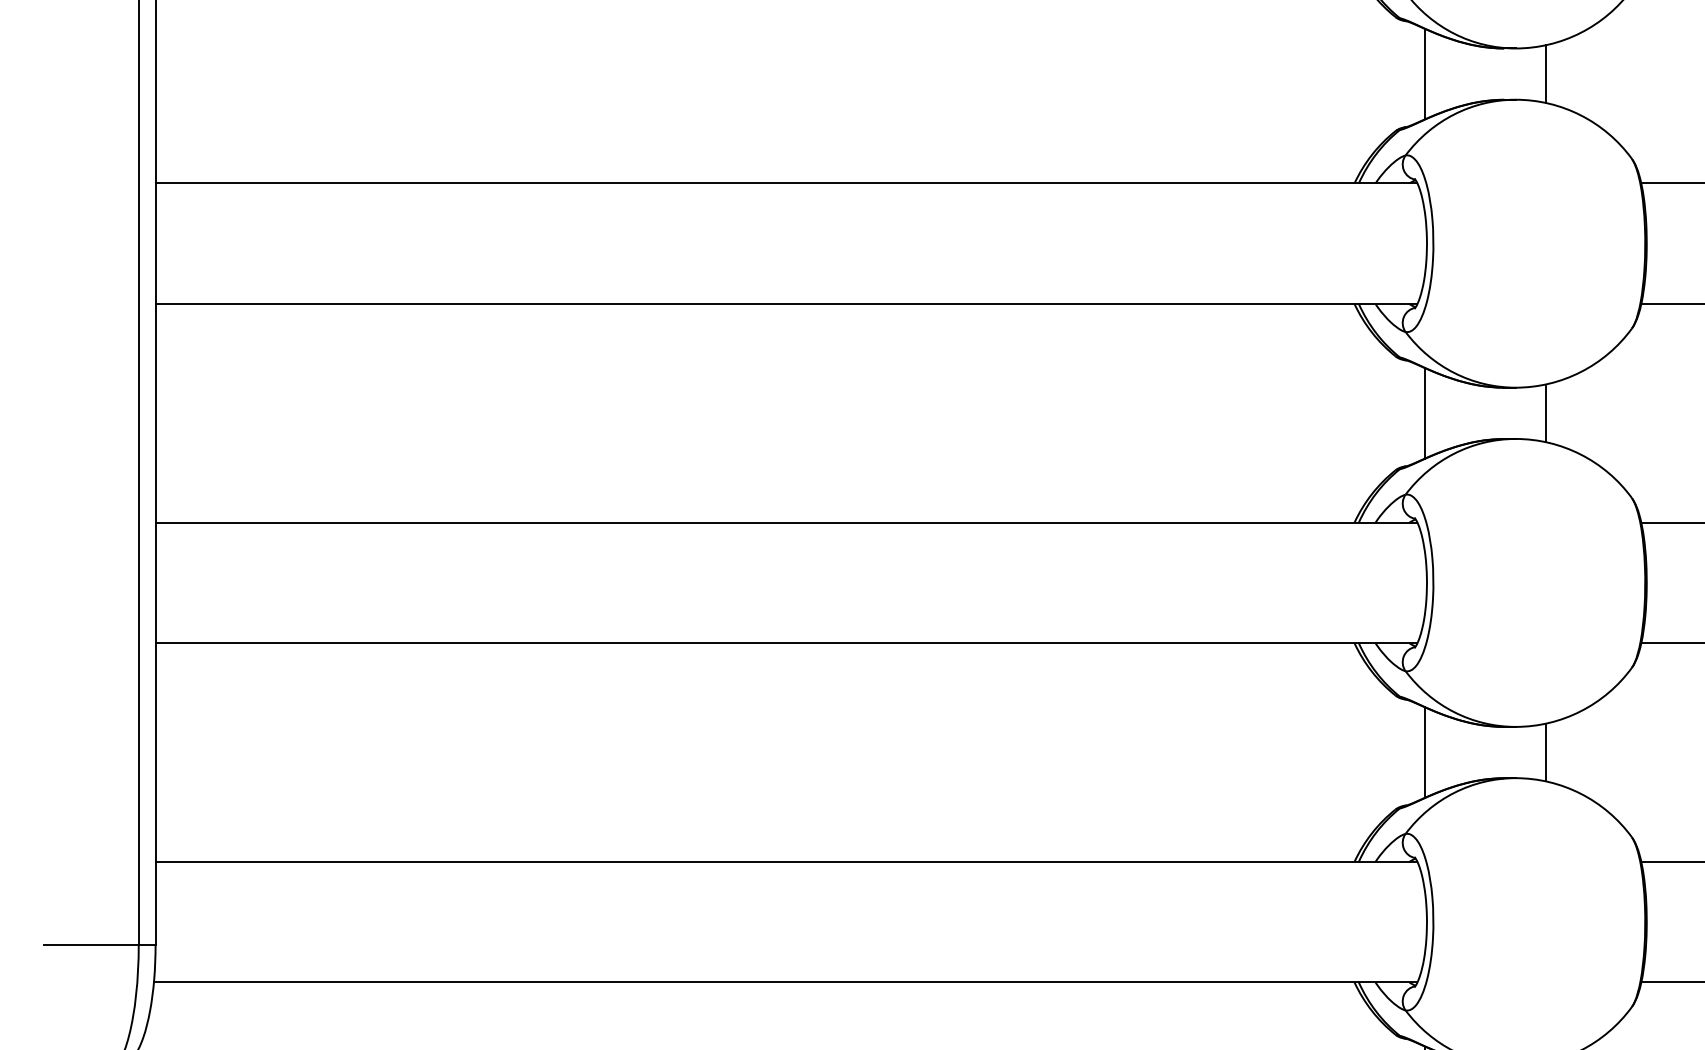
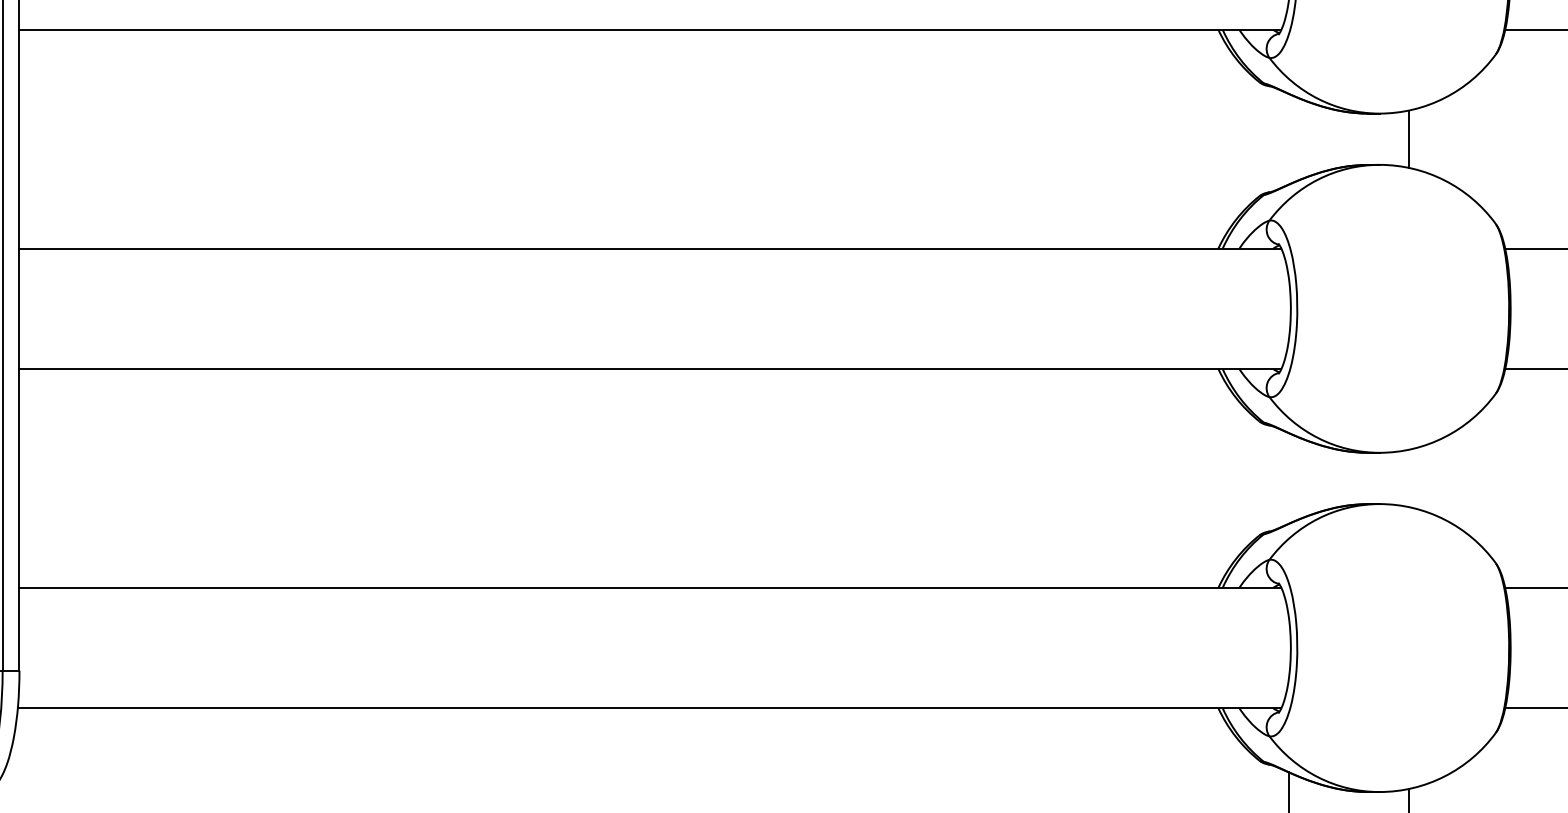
line: (1424, 413) -> (1288, 139), removed
line: (1424, 752) -> (1288, 478), removed
line: (1545, 752) -> (1409, 478), removed

